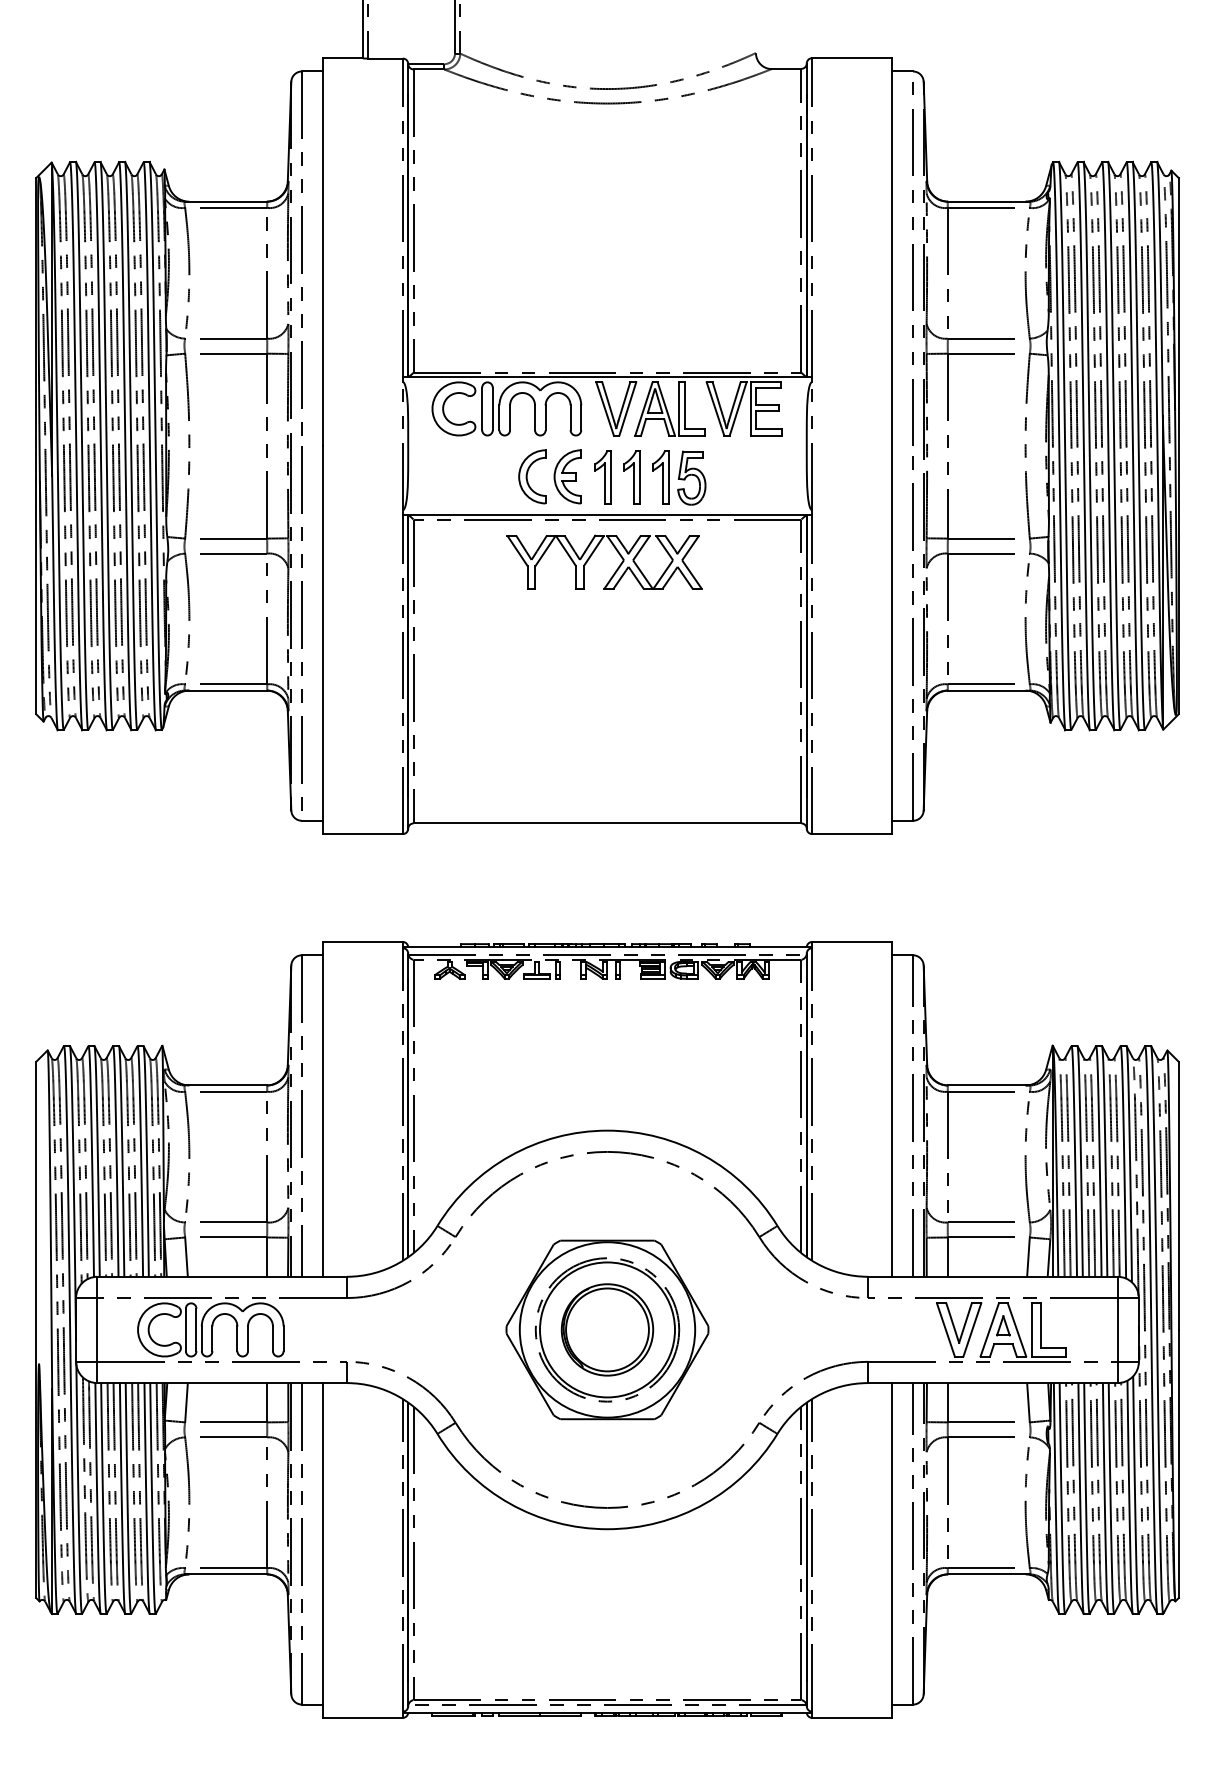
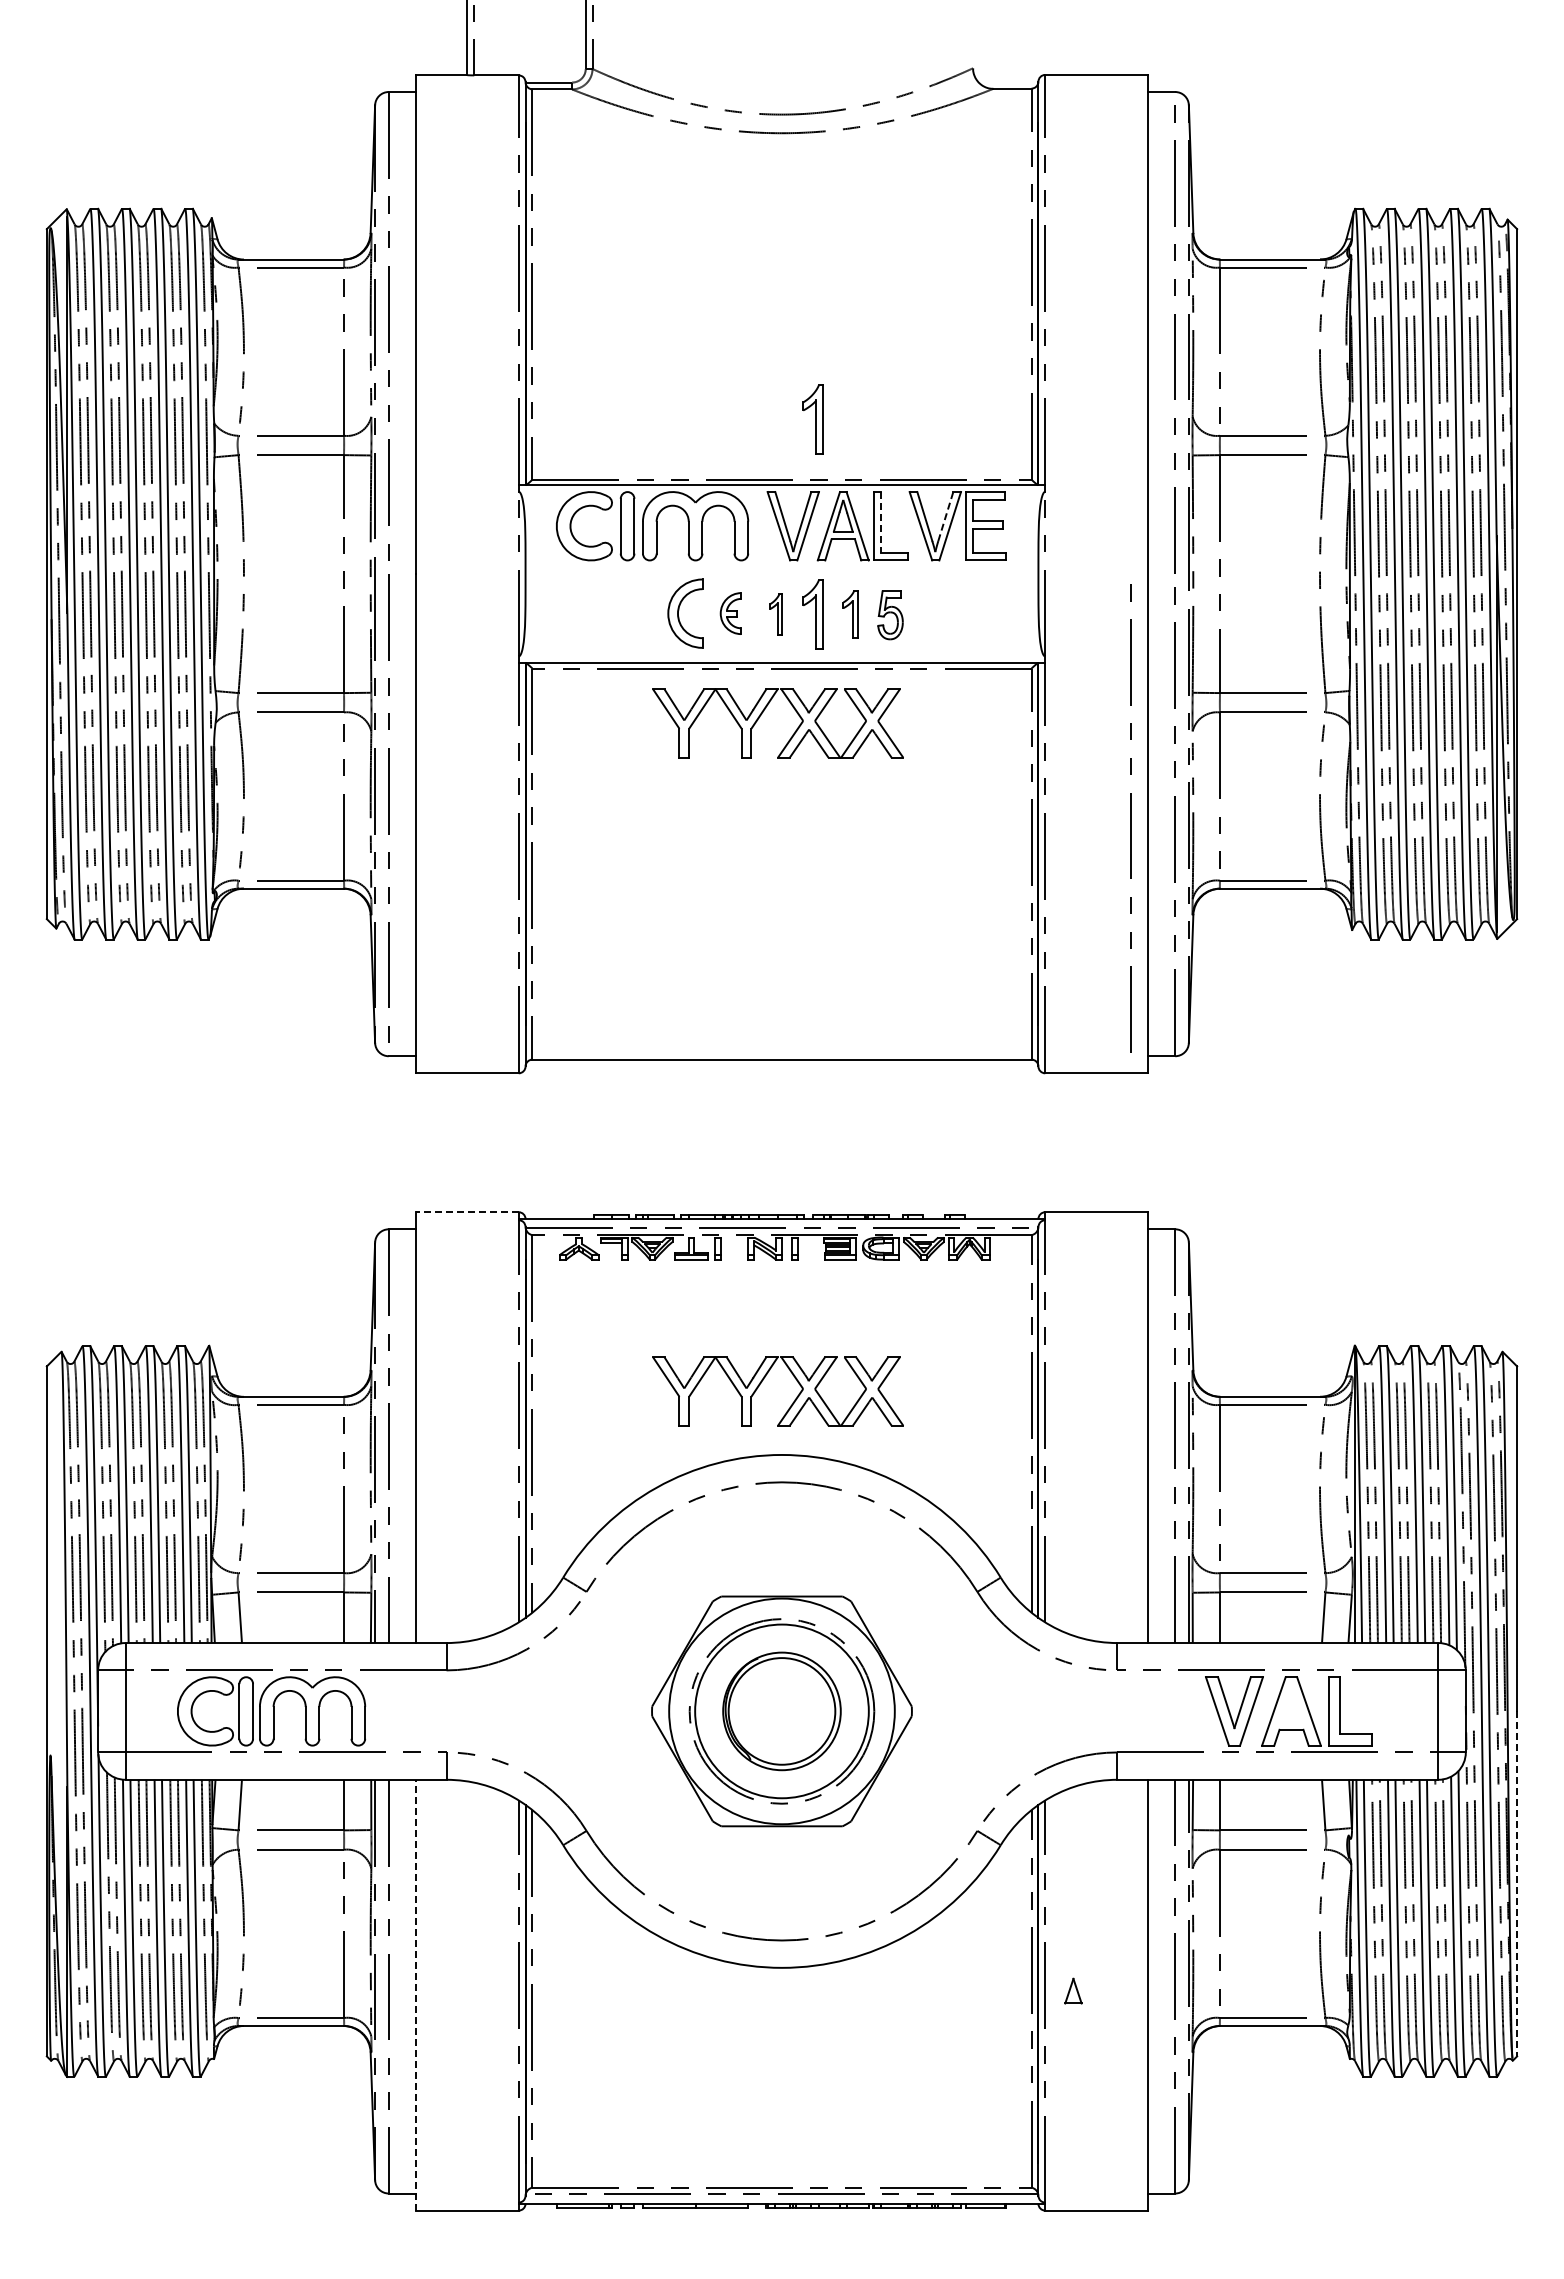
part: (631, 325) -> (812, 419), added
line: (734, 401) -> (945, 516), solid -> dashed
line: (684, 406) -> (881, 522), solid -> dashed
part: (567, 476) -> (730, 613), size x0.6
part: (602, 477) -> (775, 614), size x0.6
part: (660, 477) -> (850, 614), size x0.7
part: (691, 478) -> (890, 615), size x0.7
line: (878, 636) -> (1130, 818), added
line: (362, 942) -> (466, 1212), solid -> dashed
part: (592, 1074) -> (762, 1382), added
part: (1003, 1325) -> (1073, 1990), moved
line: (1179, 1464) -> (1517, 1884), solid -> dashed
line: (323, 1549) -> (416, 1994), solid -> dashed

